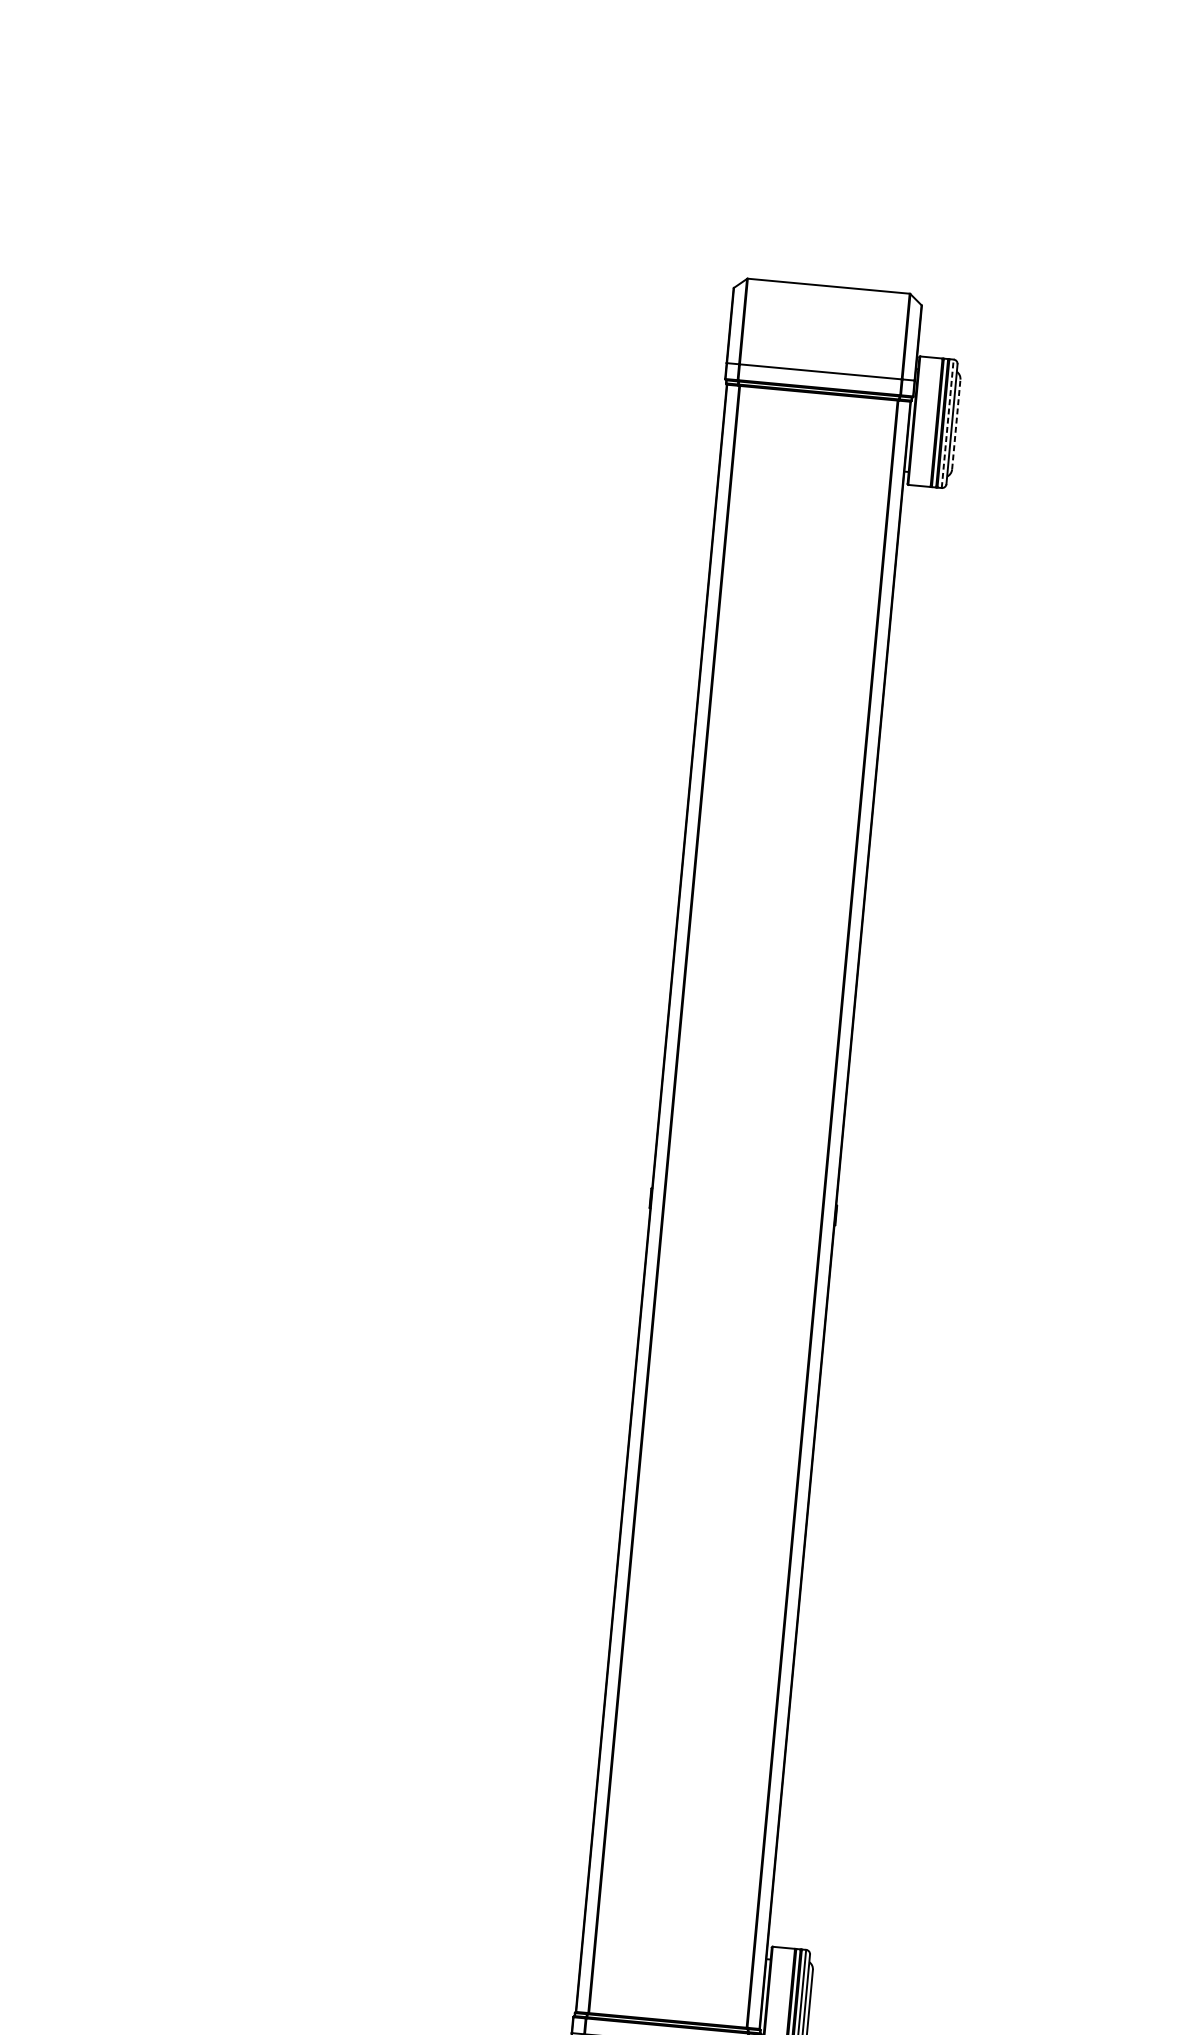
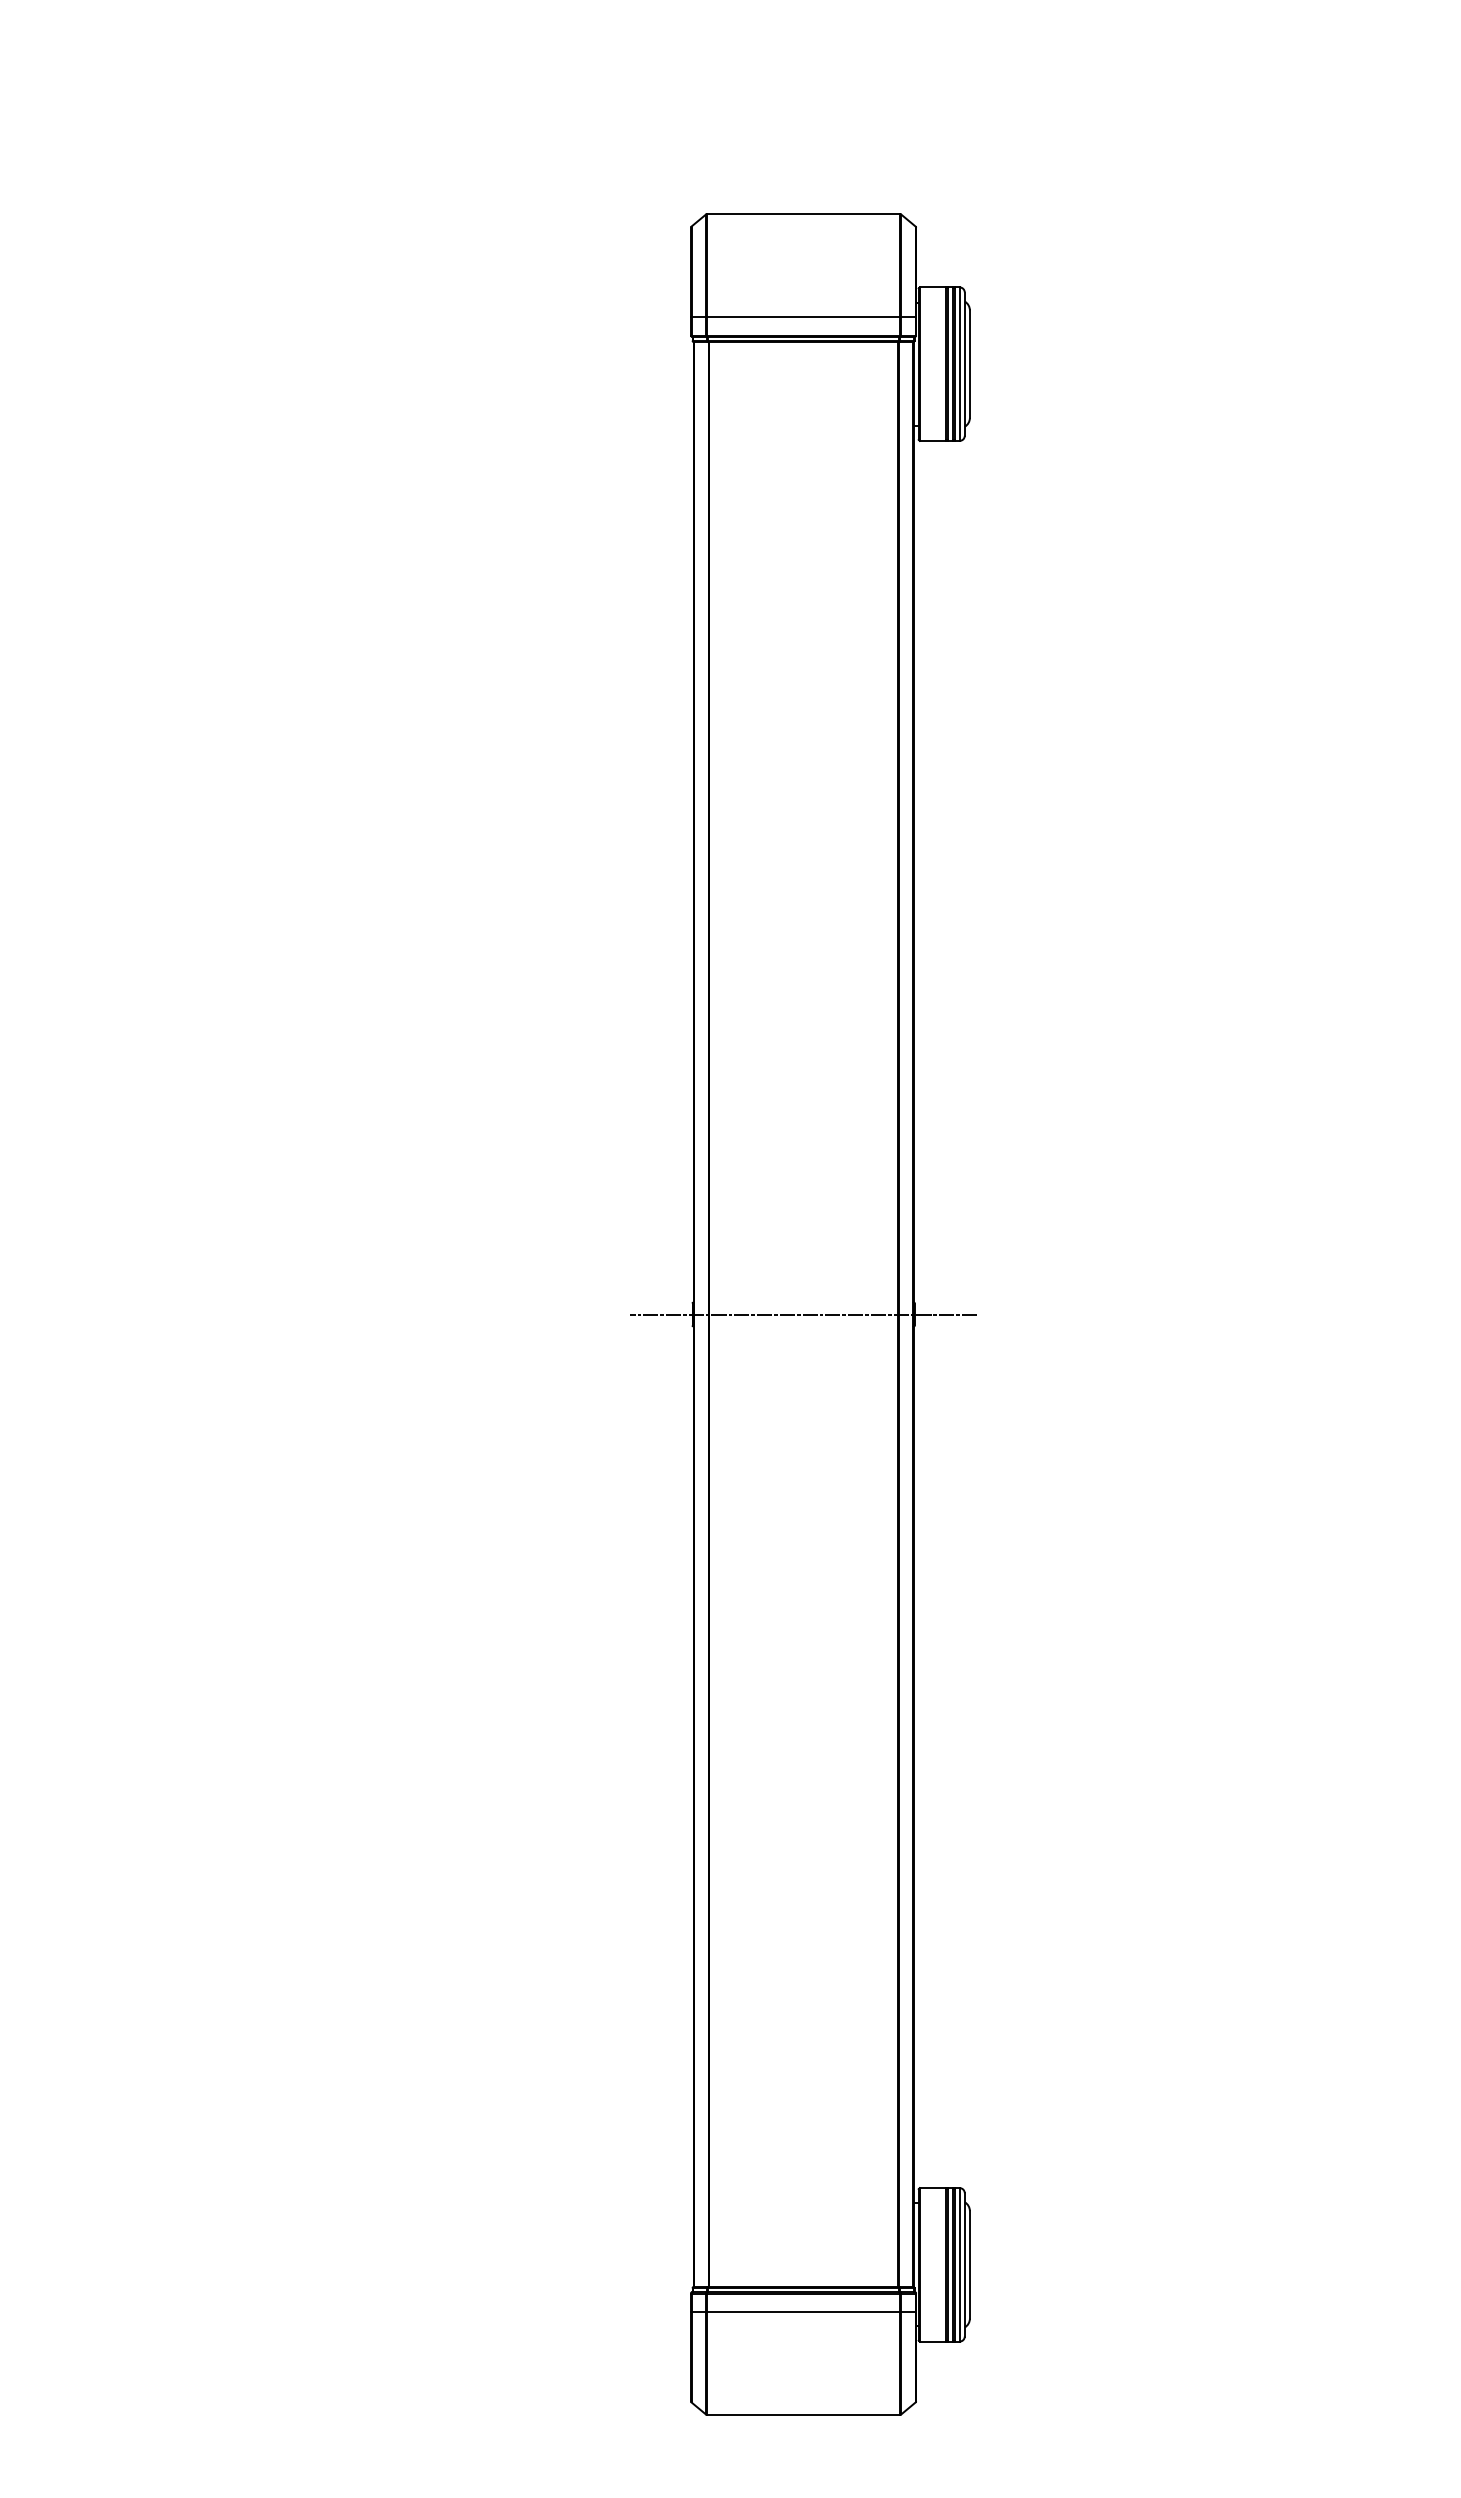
line: (947, 424) -> (959, 364), dashed -> solid
line: (955, 424) -> (969, 364), dashed -> solid
line: (743, 1206) -> (803, 1314), added

